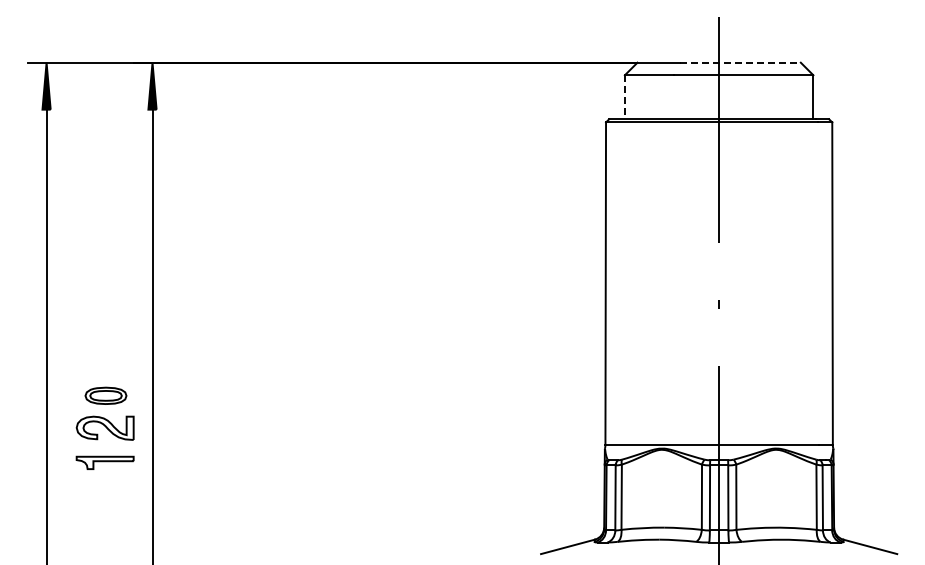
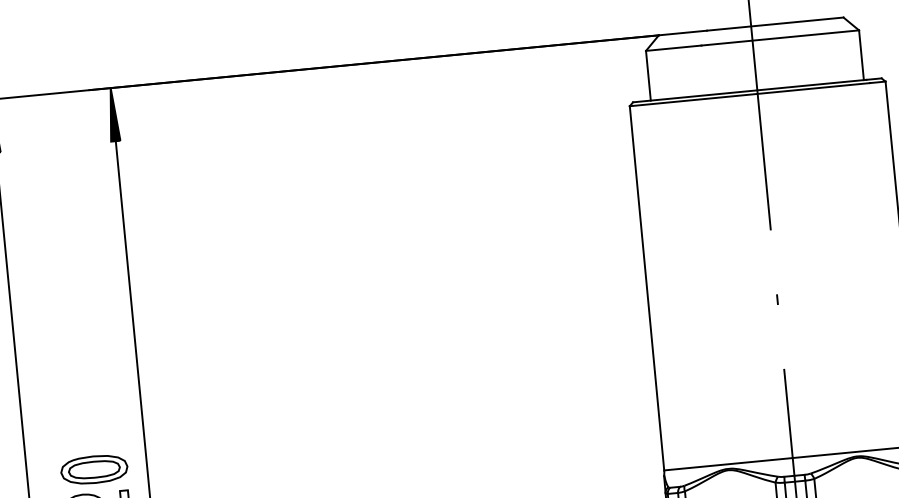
line: (740, 62) -> (775, 23), dashed -> solid
line: (624, 97) -> (647, 76), dashed -> solid
part: (105, 395) -> (93, 469), size x1.43

